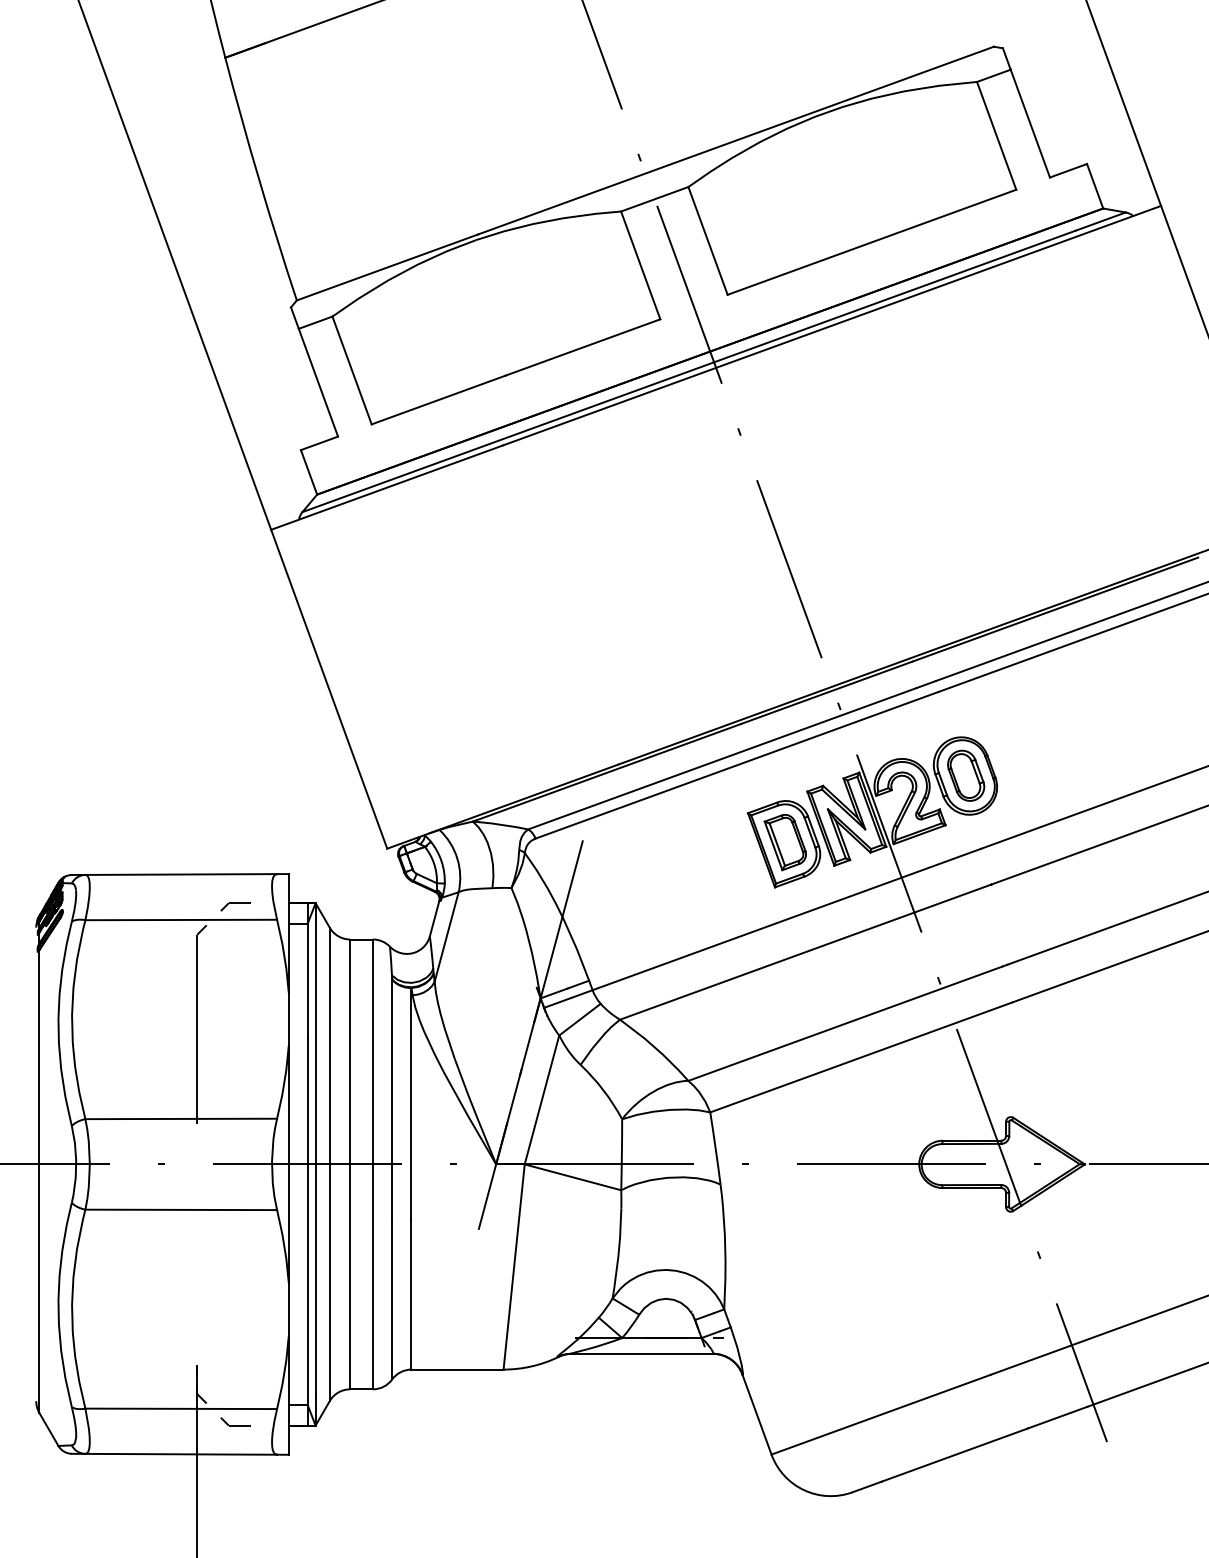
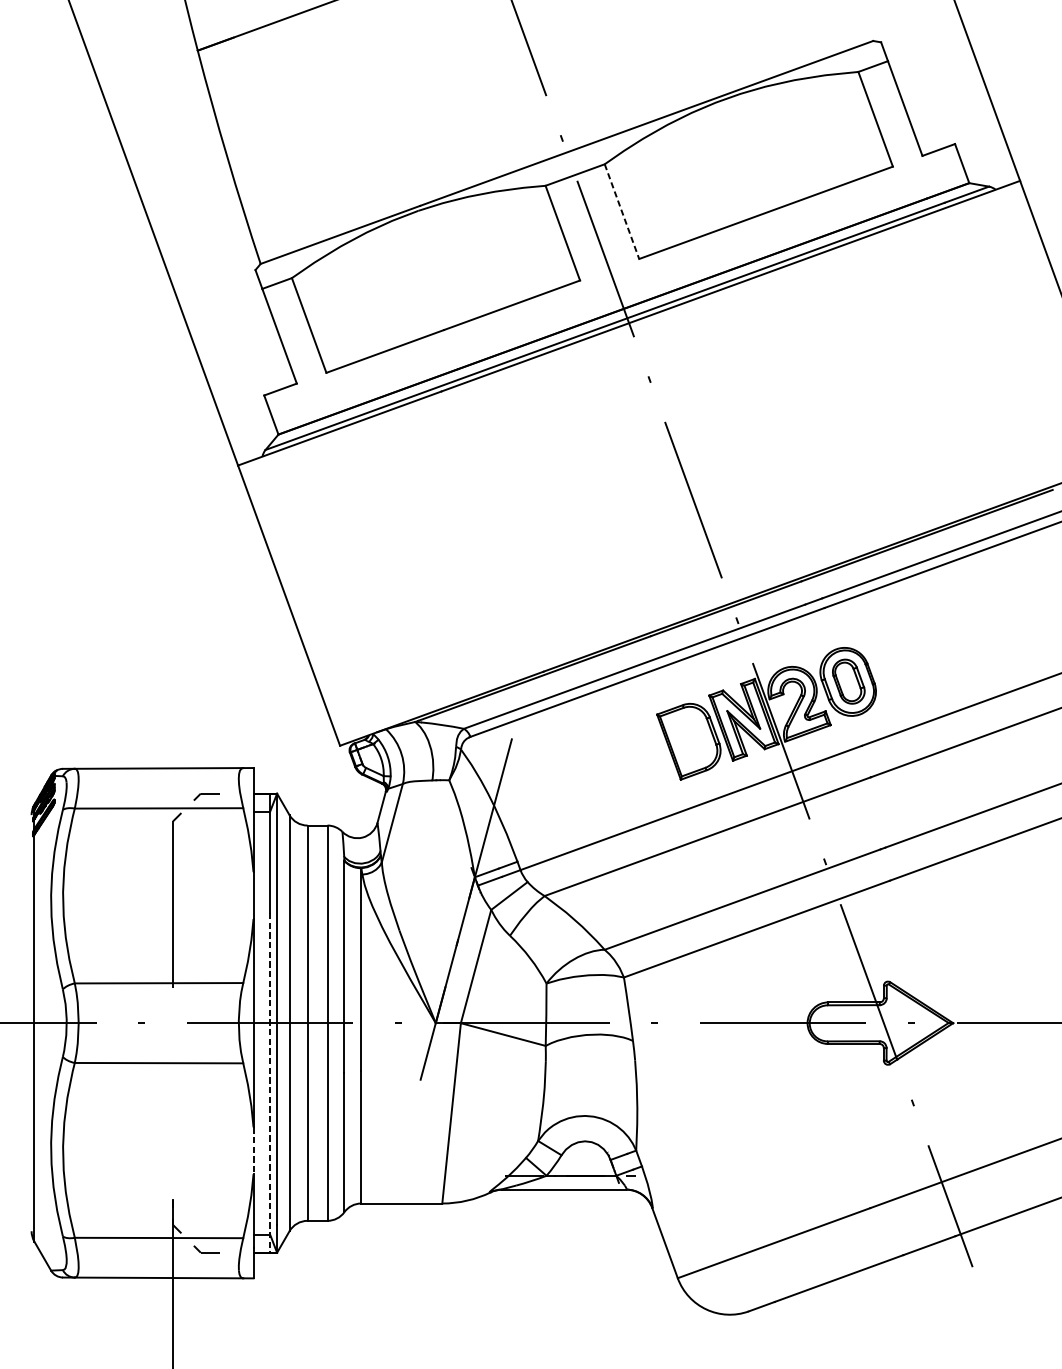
line: (708, 241) -> (622, 212), solid -> dashed
part: (784, 842) -> (689, 740), removed
line: (307, 1232) -> (269, 1083), solid -> dashed
line: (288, 1309) -> (253, 1150), solid -> dashed

